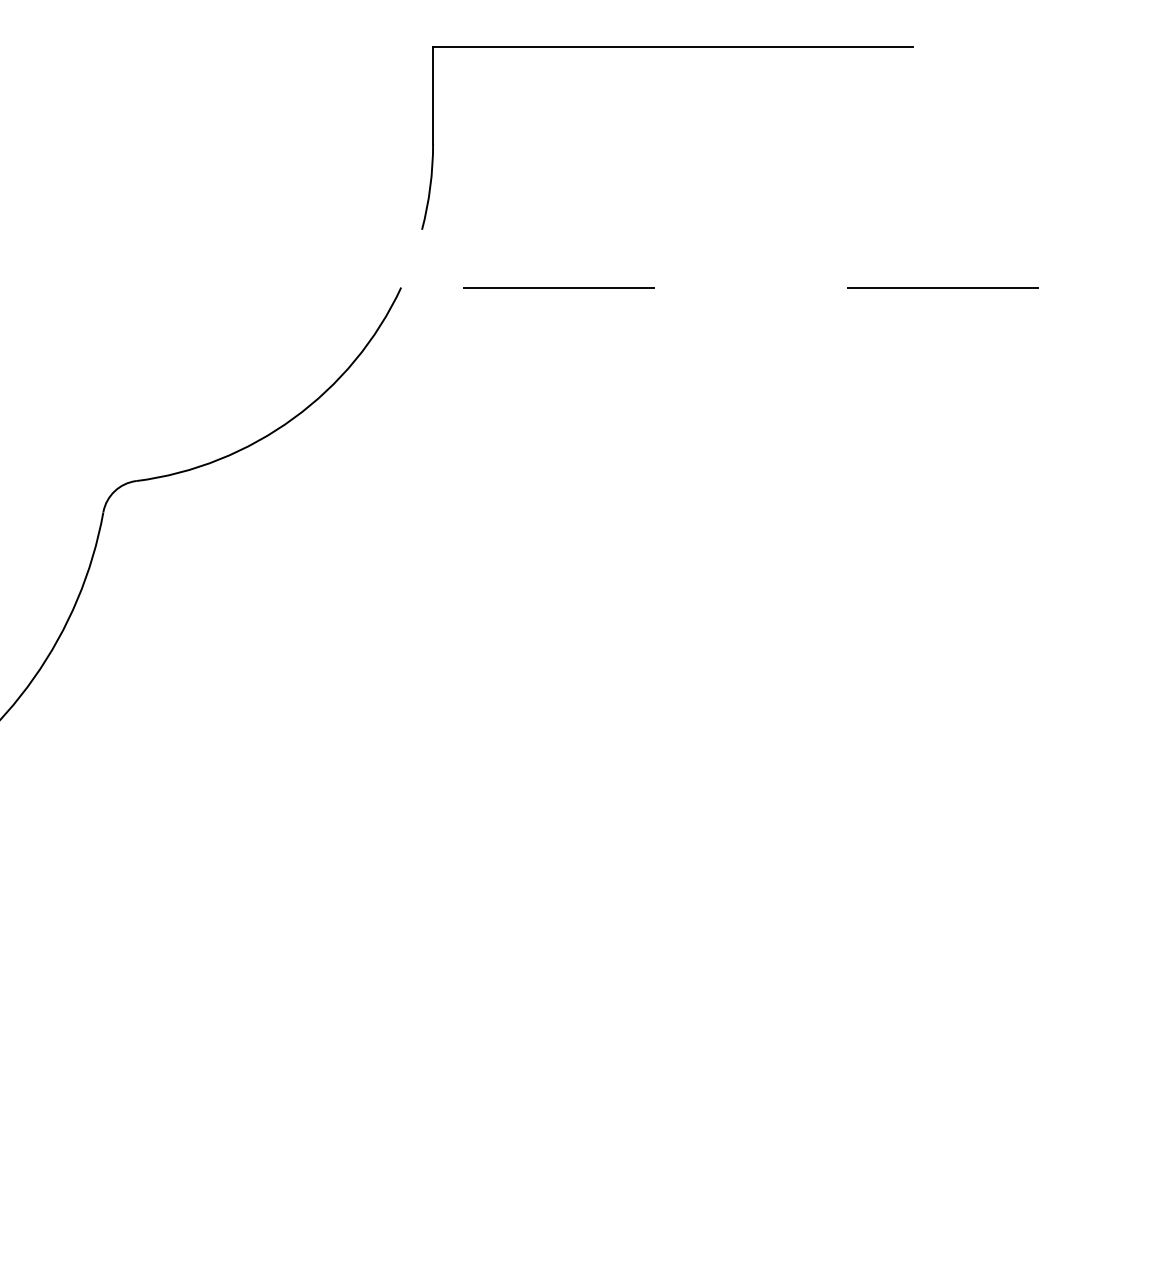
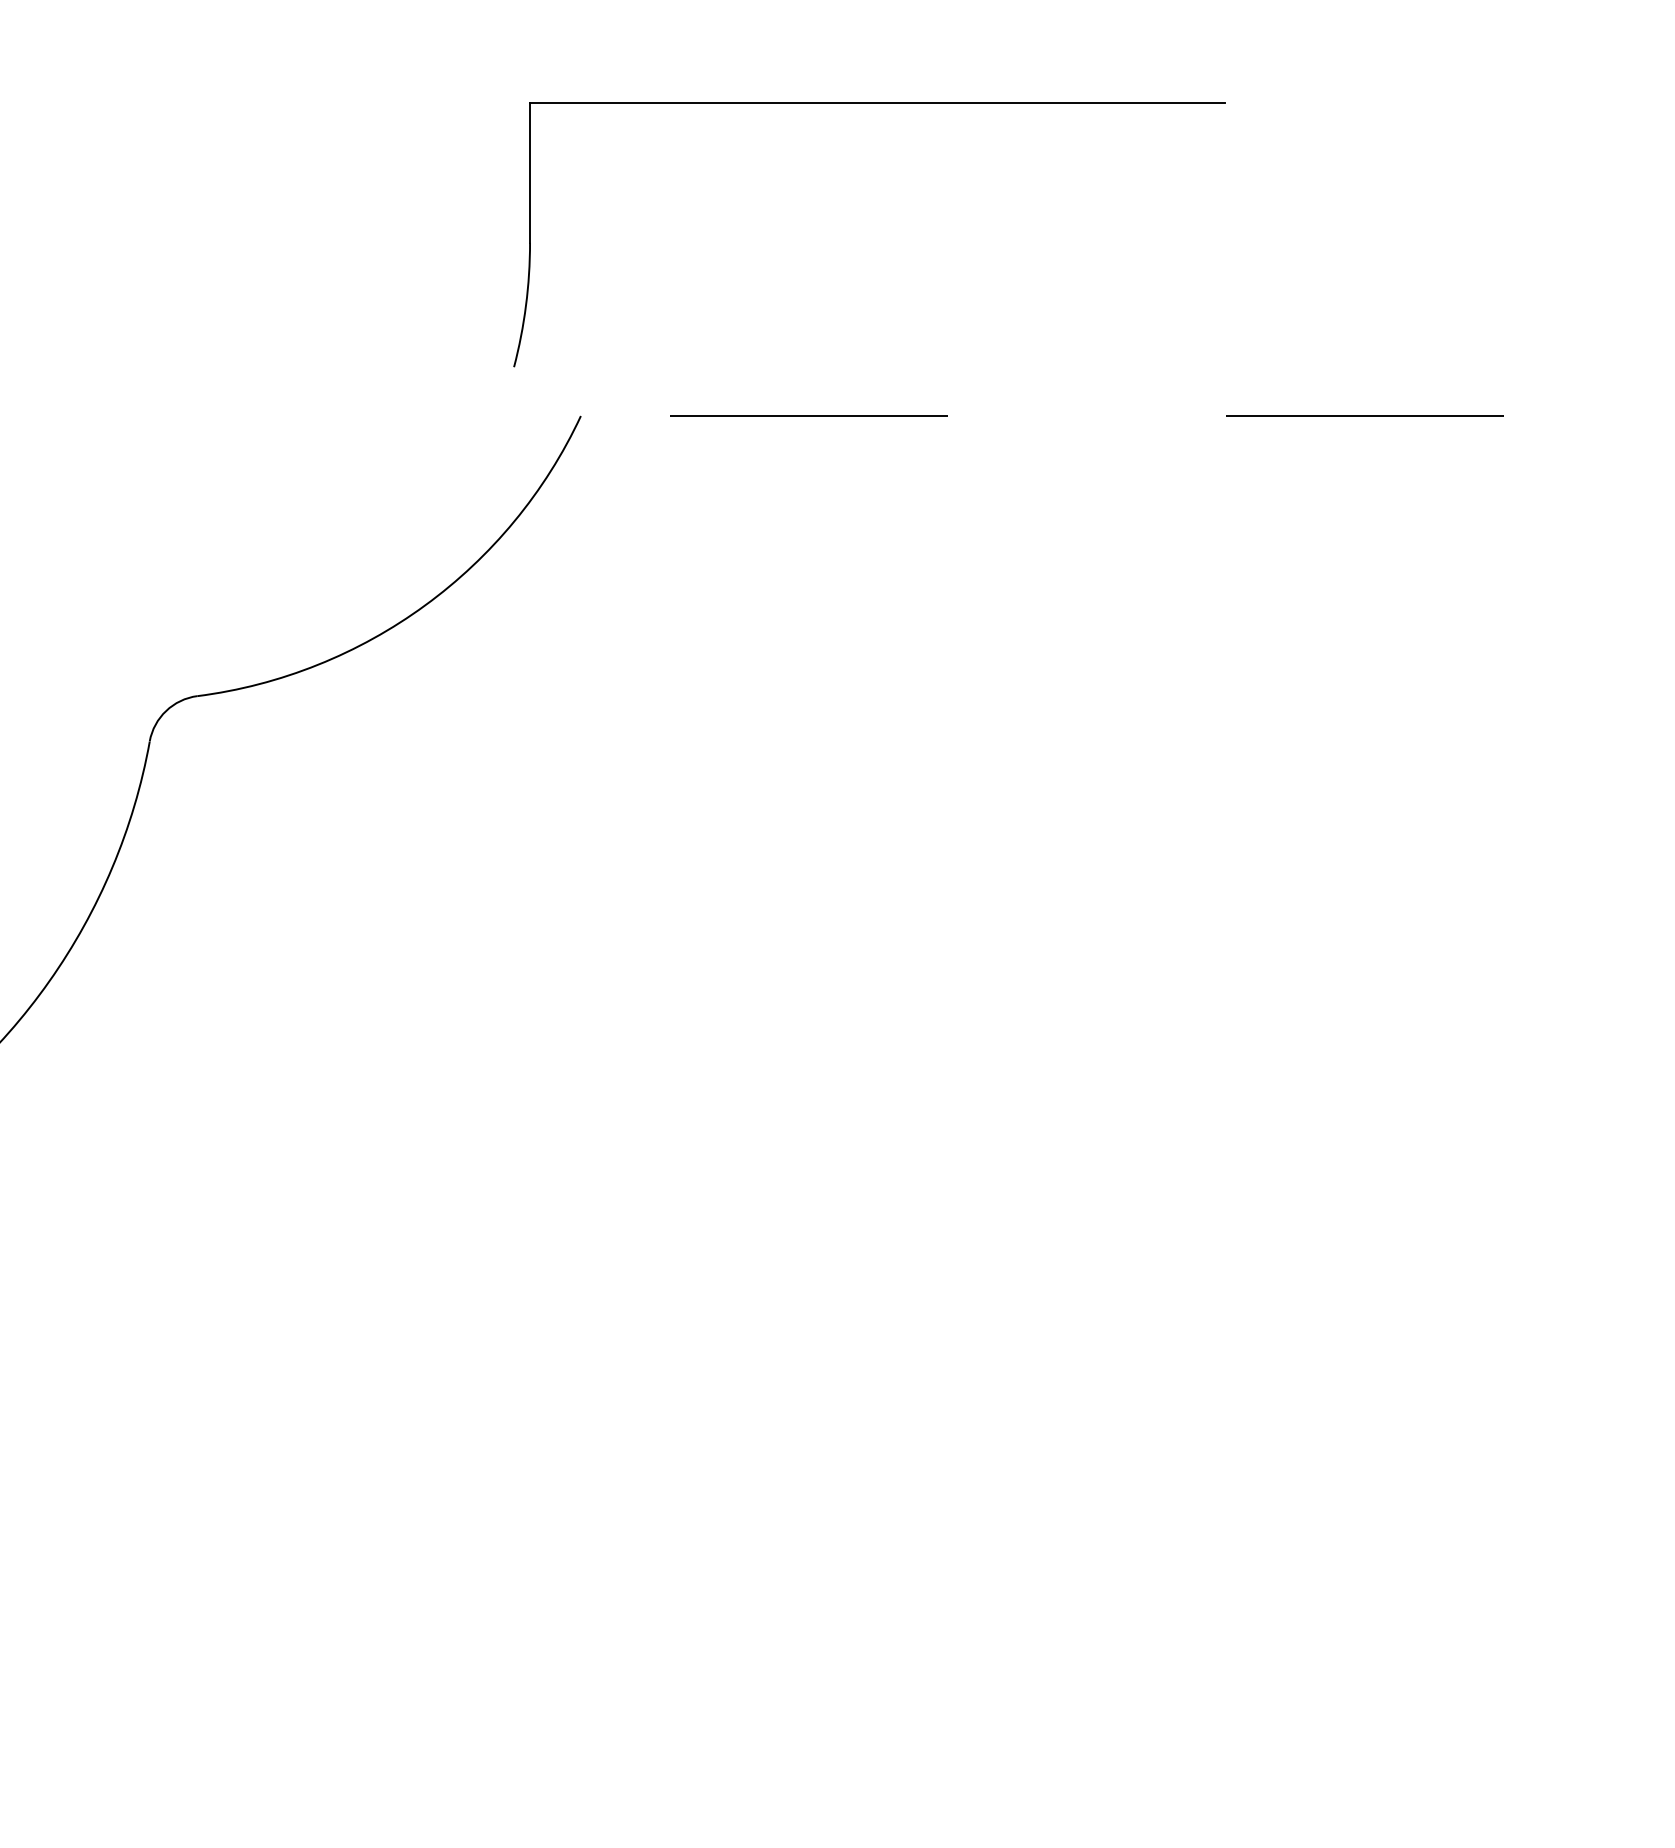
part: (667, 47) -> (869, 103), moved

